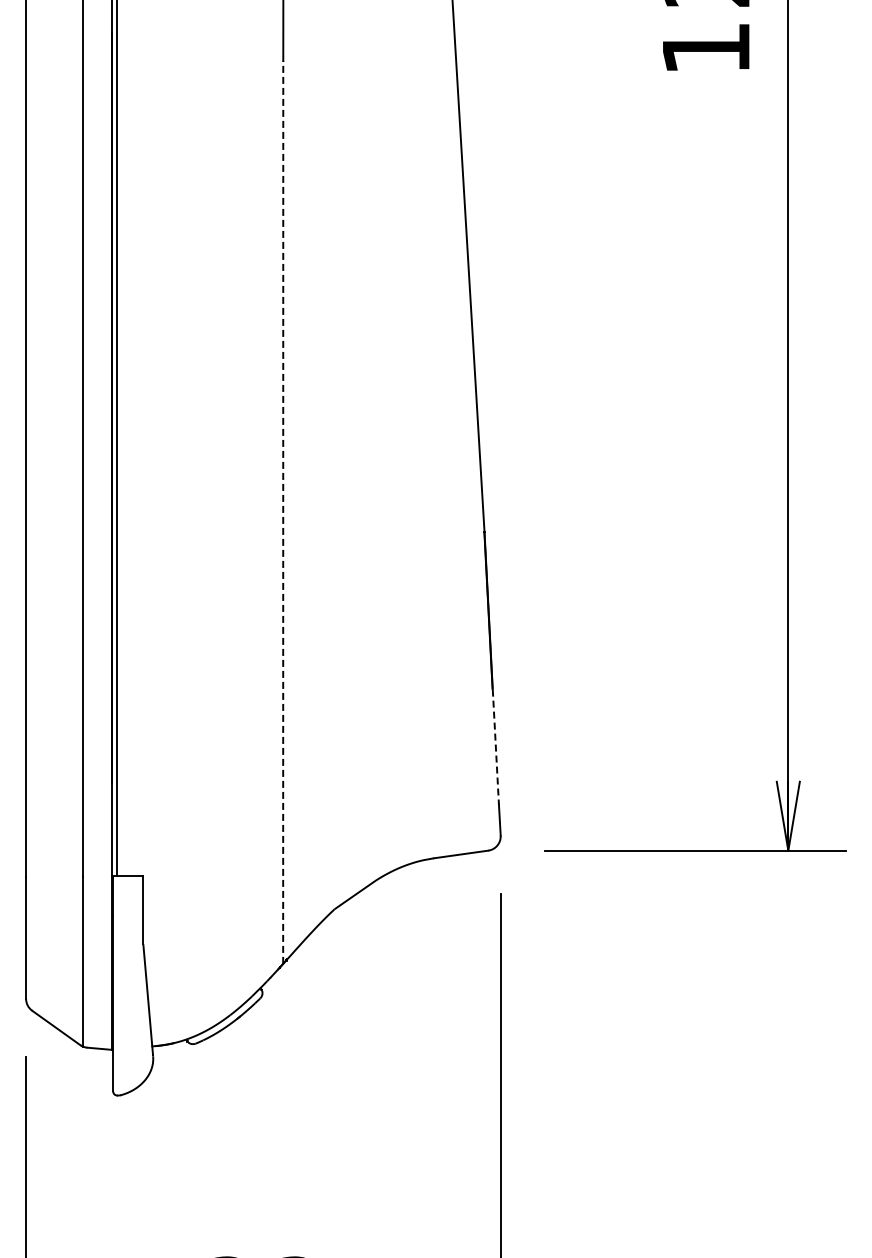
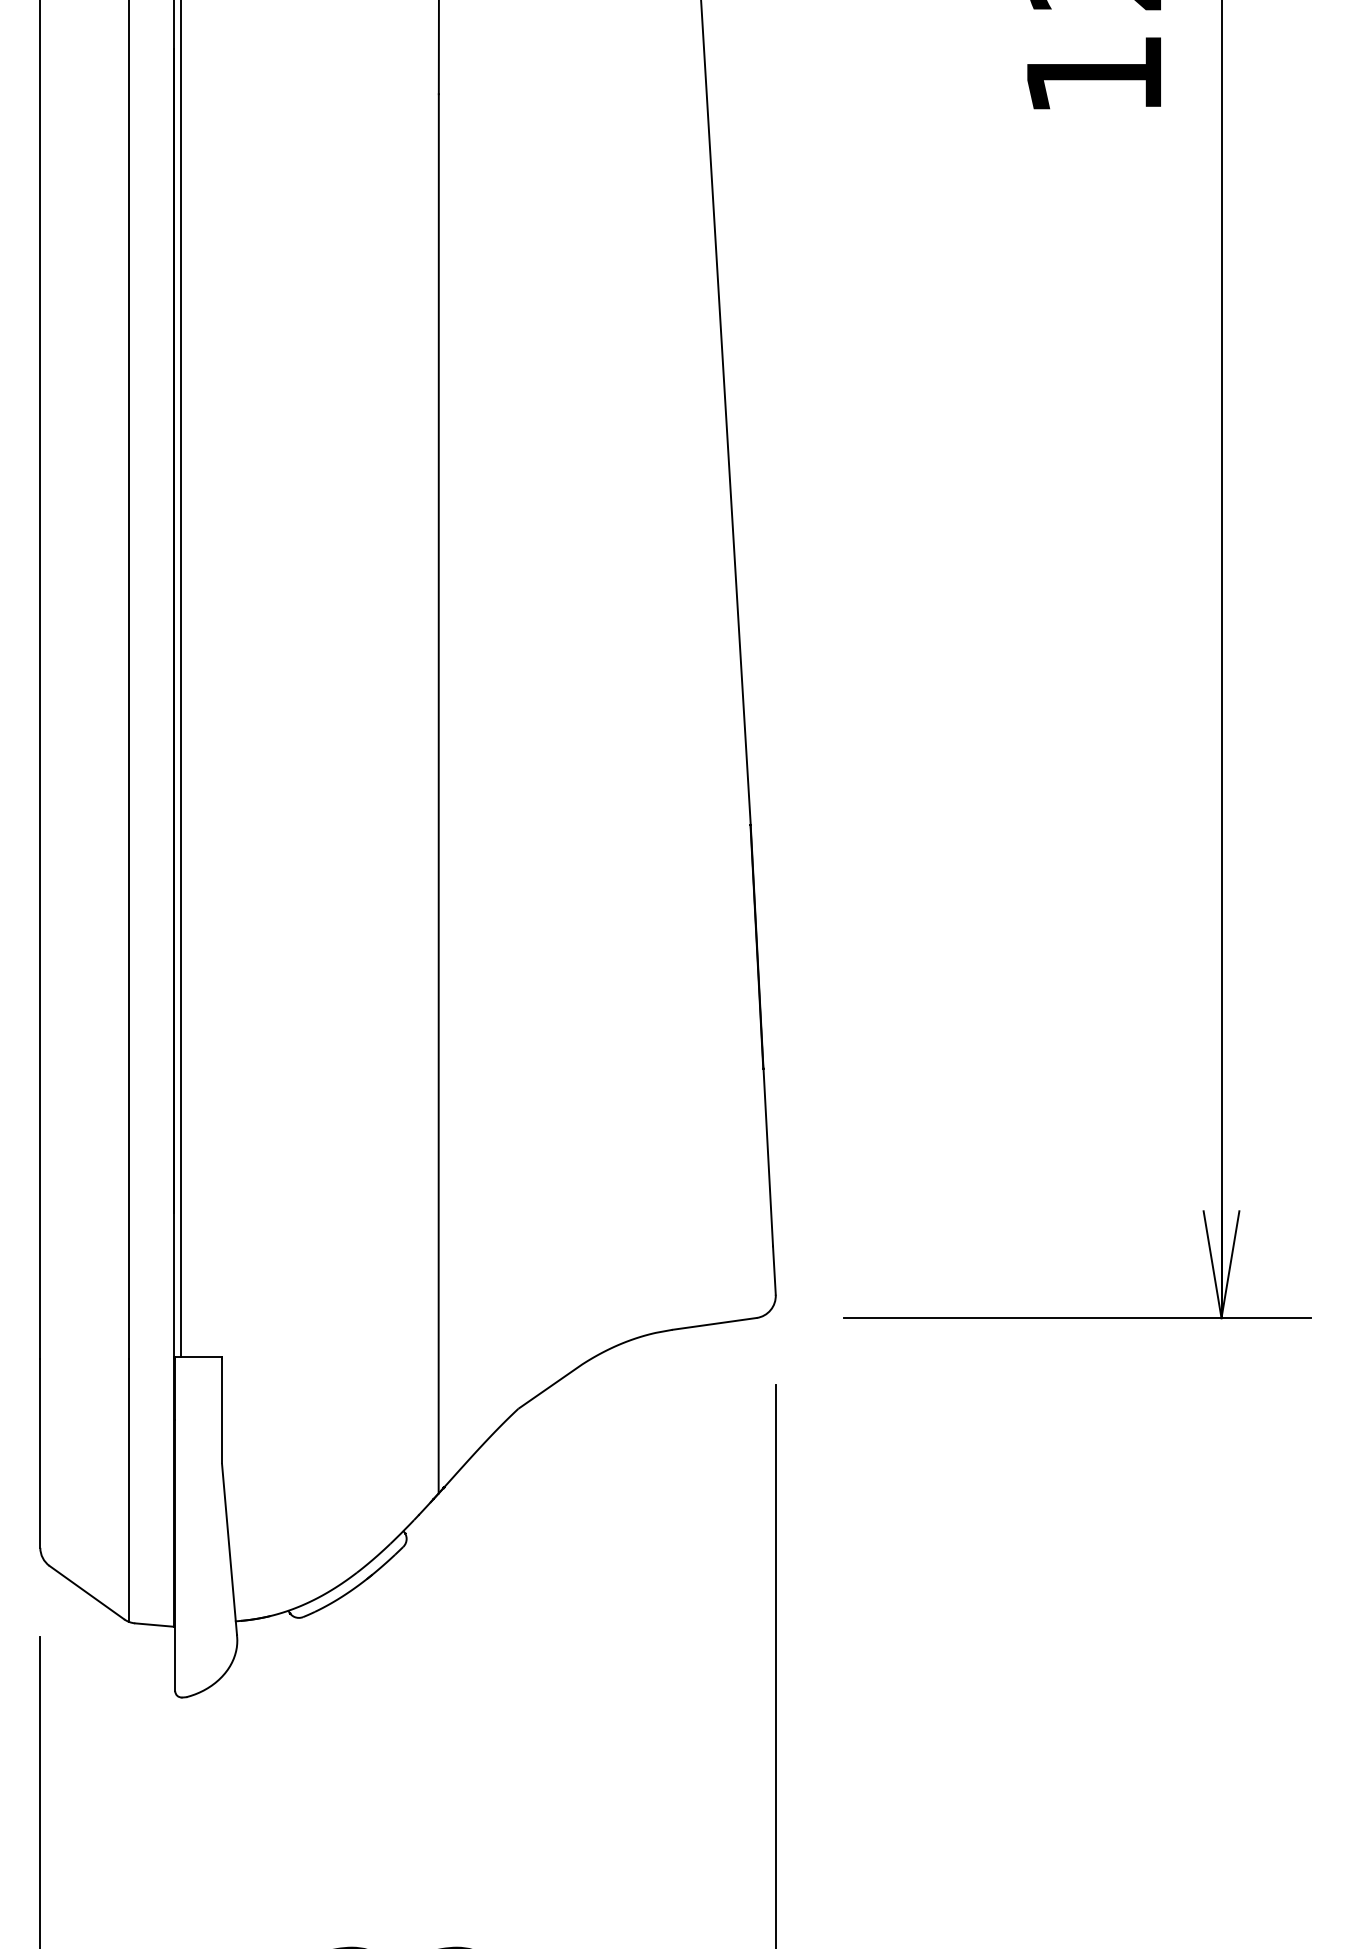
line: (283, 511) -> (439, 792), dashed -> solid
line: (495, 747) -> (767, 1158), dashed -> solid

